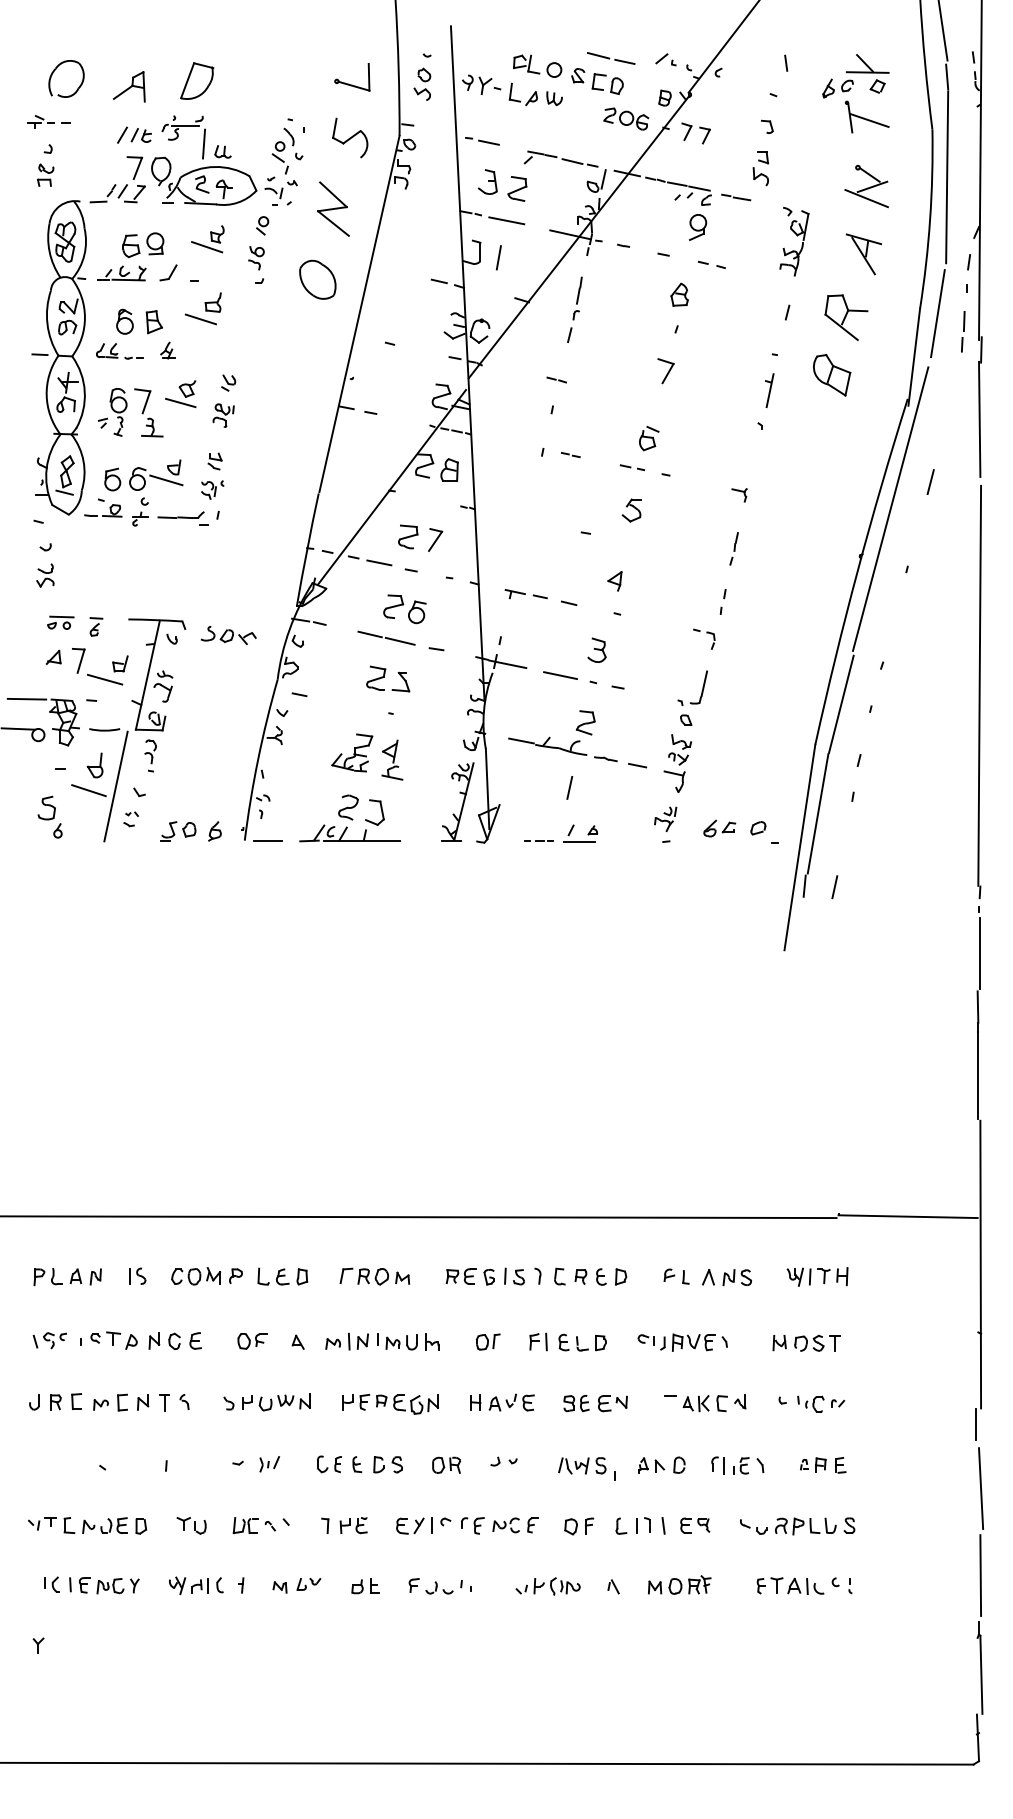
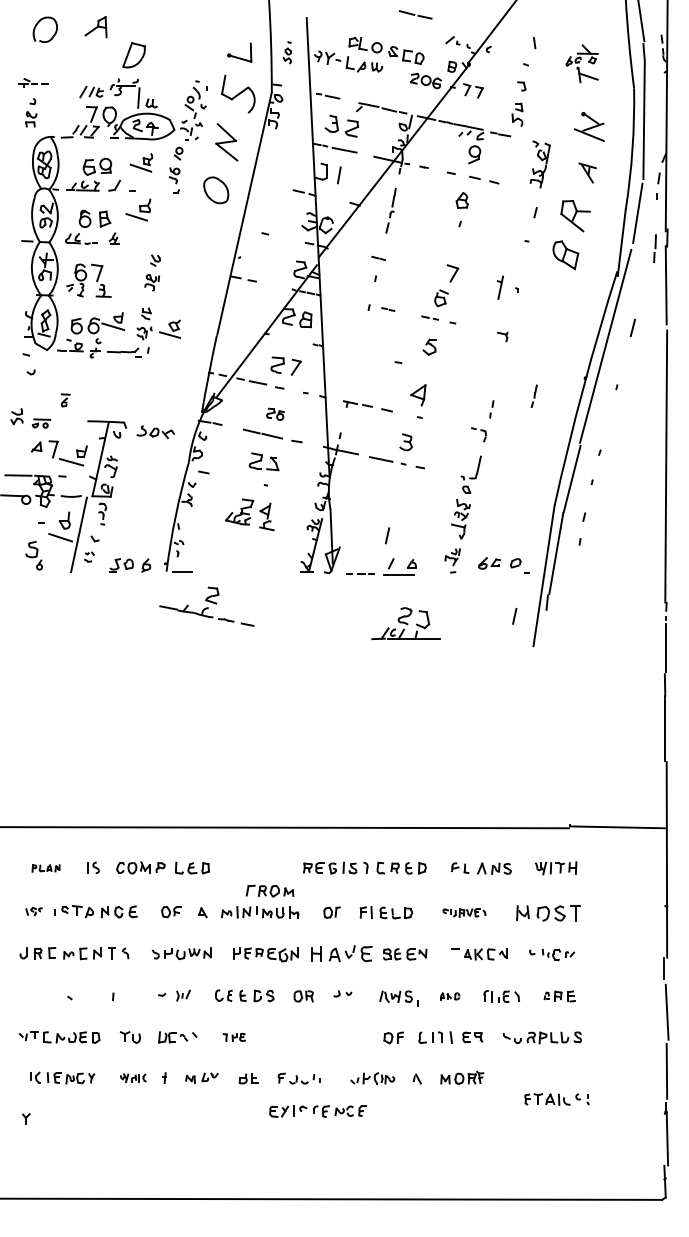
line: (610, 57) -> (415, 14), moved
part: (54, 72) -> (37, 25), moved
part: (422, 77) -> (287, 52), size x0.7
part: (128, 87) -> (95, 27), moved
part: (856, 93) -> (582, 63), size x0.7
part: (349, 137) -> (237, 93), size x1.4
part: (863, 253) -> (587, 172), size x0.7
part: (710, 265) -> (483, 180), size x1.6
line: (962, 331) -> (654, 248), moved
part: (665, 371) -> (452, 273), moved
part: (769, 390) -> (500, 287), moved
part: (179, 393) -> (169, 328), moved
line: (733, 547) -> (533, 395), moved
part: (44, 575) -> (16, 416), moved
part: (613, 581) -> (417, 395), size x1.6
part: (405, 609) -> (275, 414), size x0.6
part: (96, 627) -> (65, 400), moved
part: (577, 738) -> (206, 606), moved
part: (349, 818) -> (405, 623), moved
part: (560, 833) -> (381, 566), size x1.4
line: (834, 887) -> (514, 616), moved
part: (374, 1275) -> (269, 890), moved
part: (66, 1277) -> (45, 868), size x0.6
part: (49, 1340) -> (33, 911), size x0.7
part: (682, 1341) -> (464, 912), size x0.7
part: (806, 1343) -> (548, 913), size x1.4
part: (502, 1402) -> (341, 953), size x1.4
part: (660, 1465) -> (449, 996), size x0.6
part: (344, 1525) -> (234, 1037), size x0.7
part: (466, 1525) -> (317, 1111), moved
part: (196, 1584) -> (133, 1077), size x0.7
part: (803, 1586) -> (556, 1099), moved

